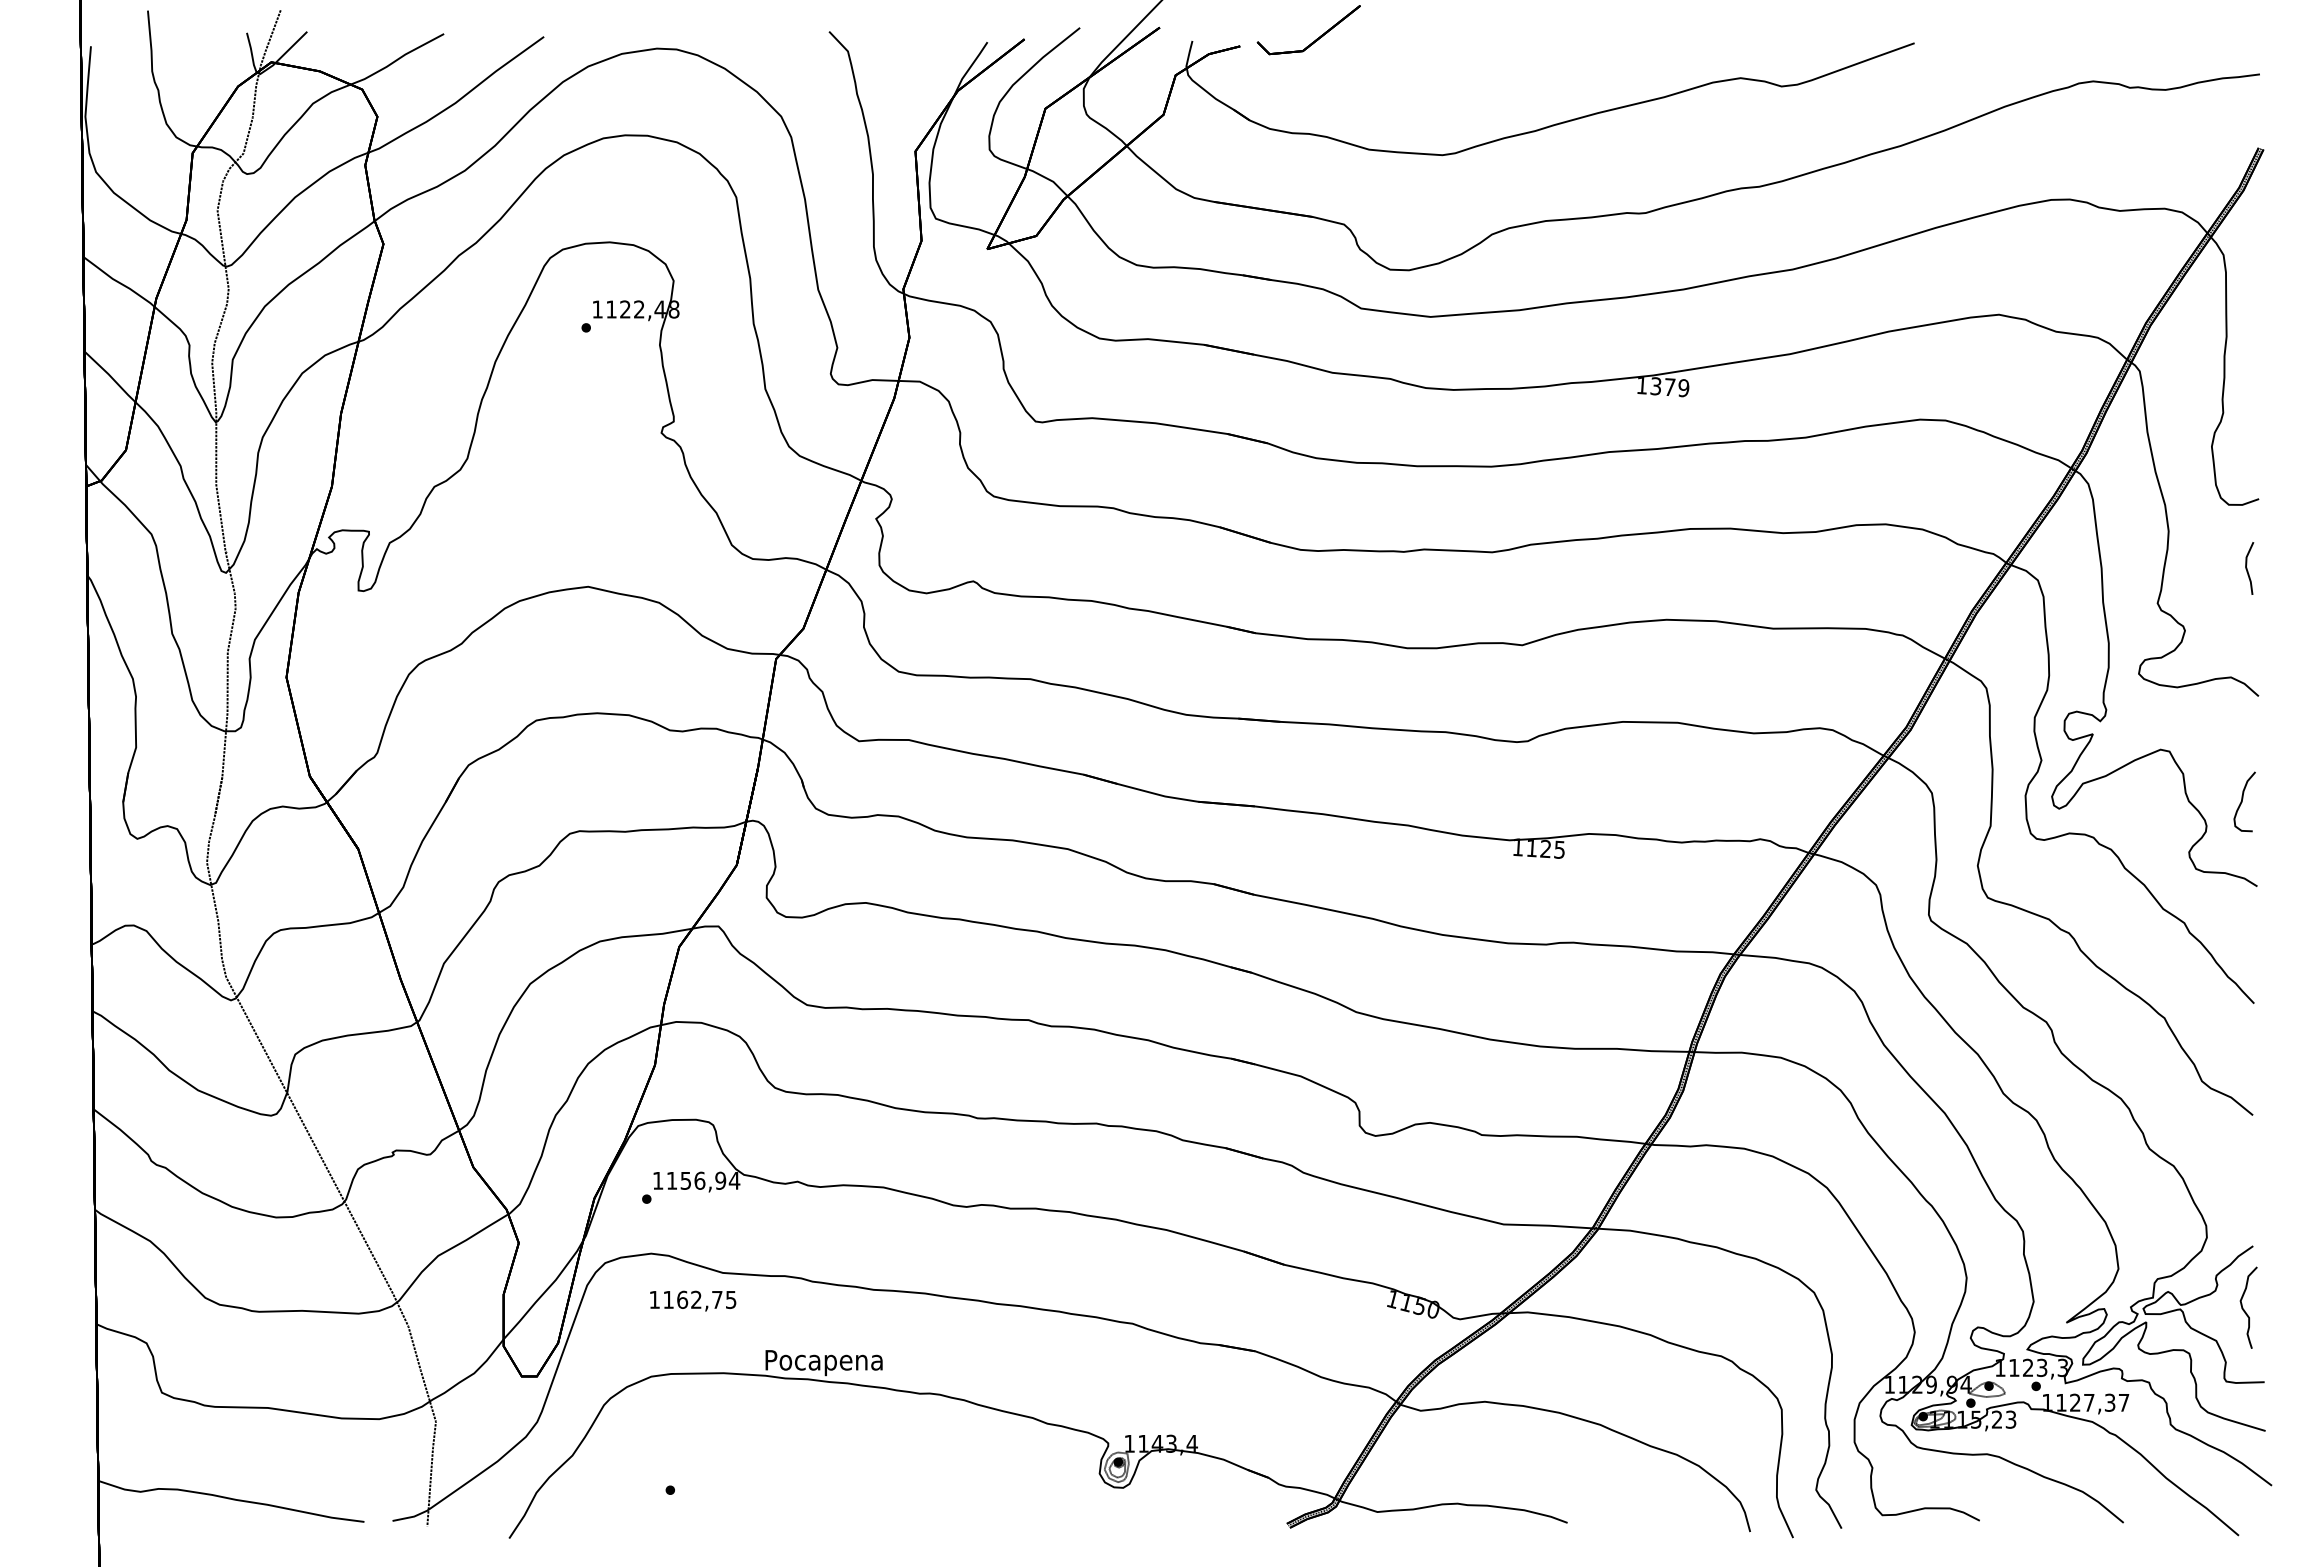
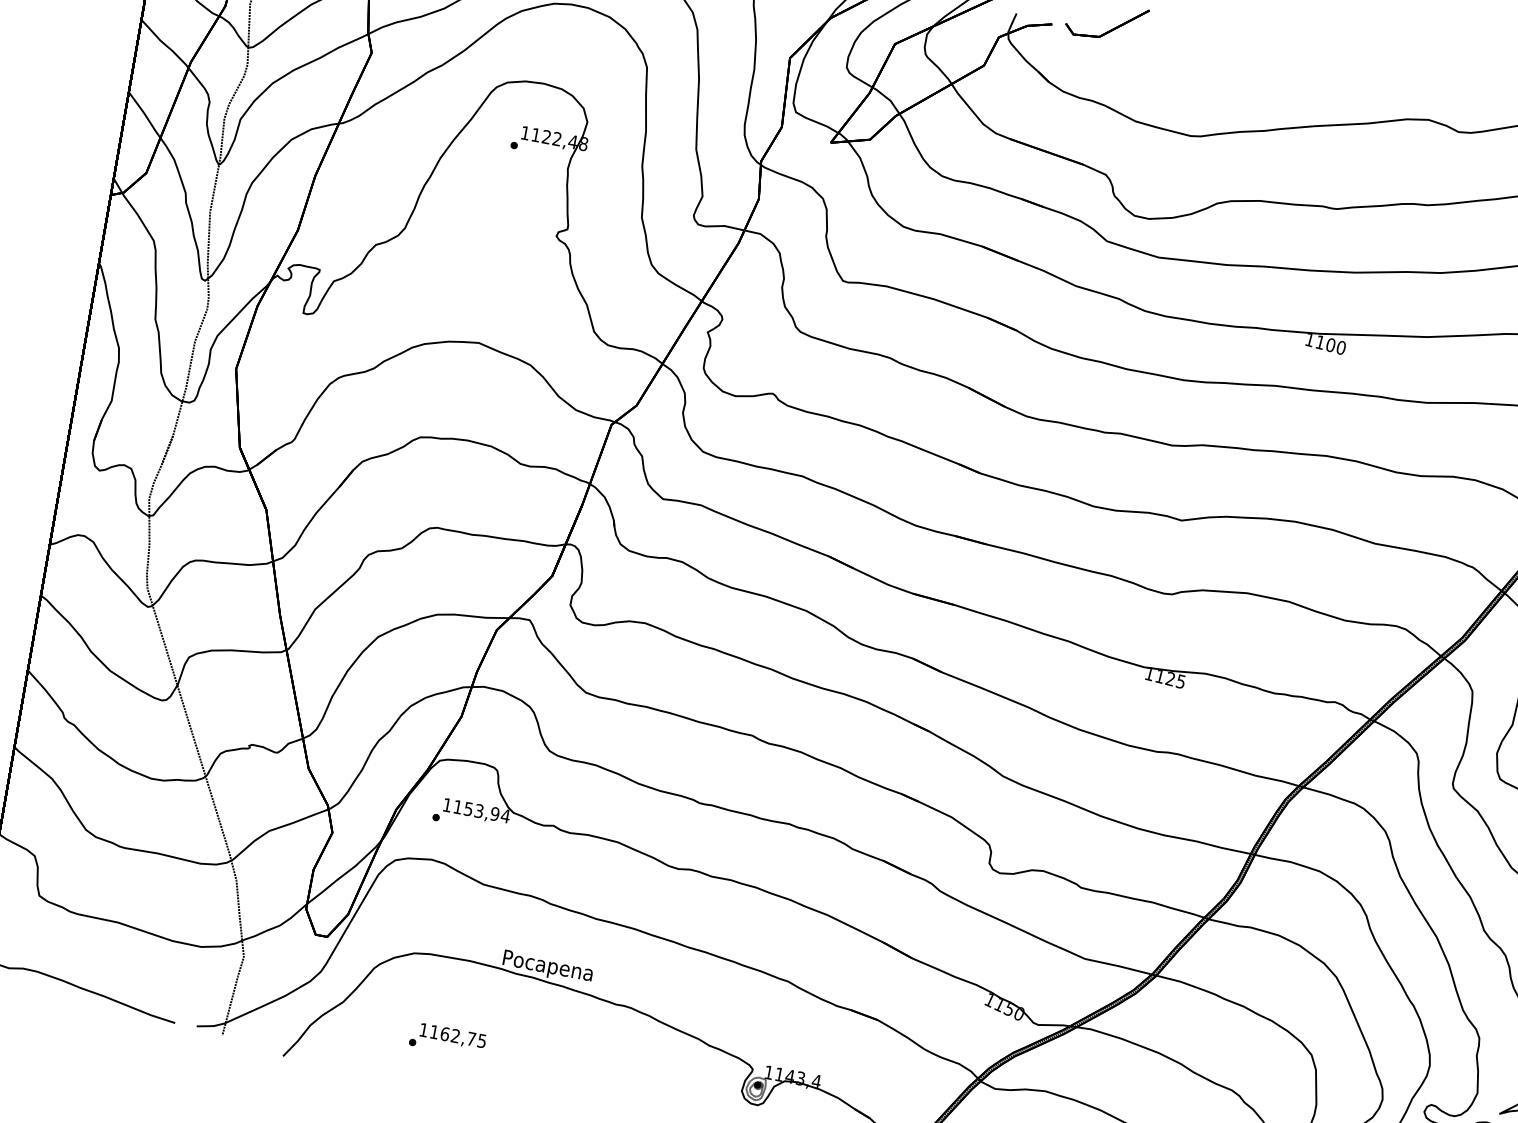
text: (1669, 387) -> (1330, 345), 1379 -> 1100
text: (699, 1180) -> (478, 810), 1156,94 -> 1153,94
text: (693, 1300) -> (453, 1036), moved

